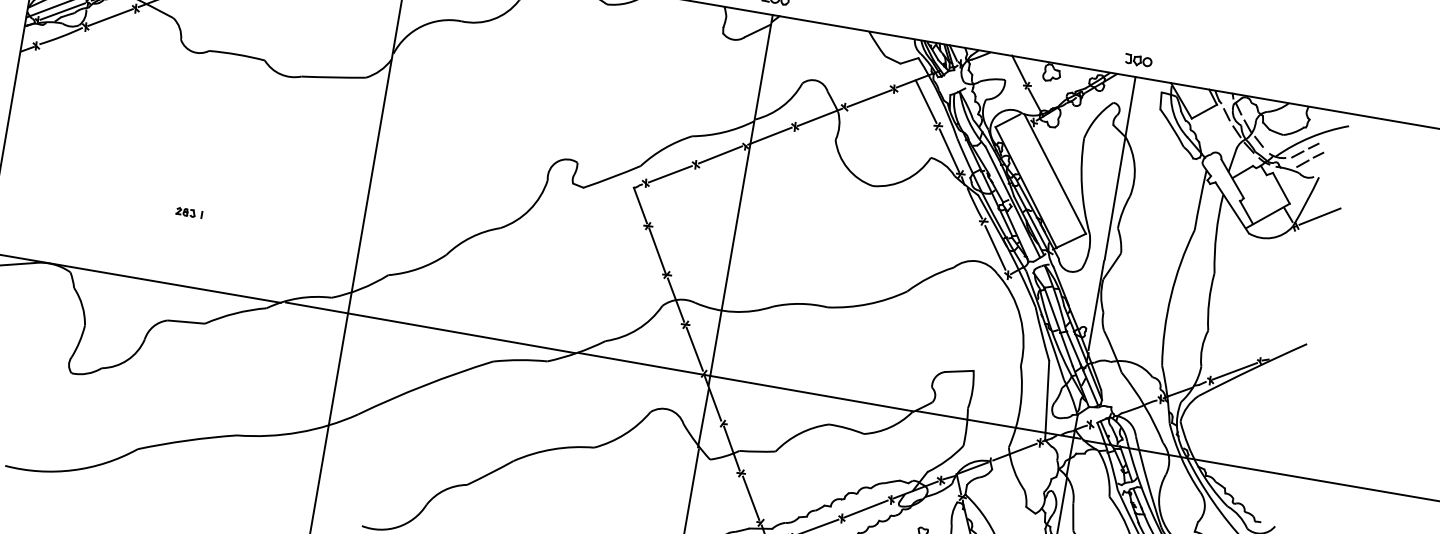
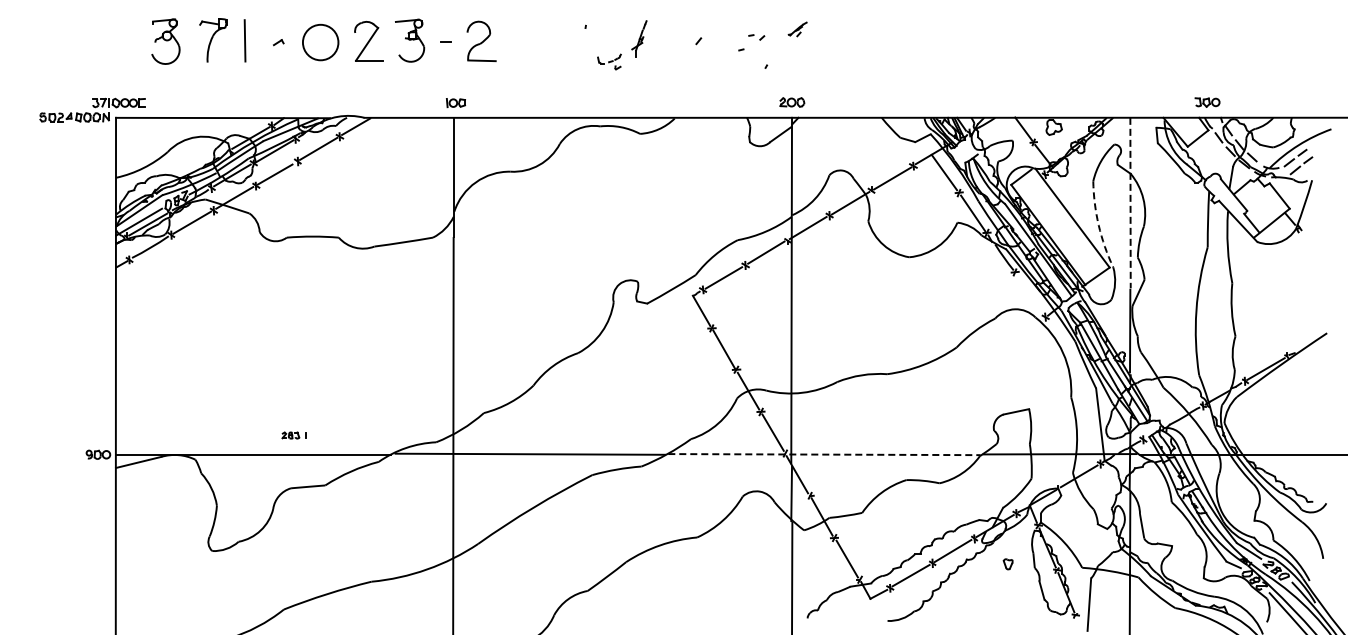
part: (1138, 60) -> (1207, 102), moved
line: (1119, 168) -> (1130, 203), solid -> dashed
arc: (1081, 186) -> (1098, 225), solid -> dashed
part: (188, 212) -> (293, 435), moved
line: (1319, 216) -> (1318, 215), removed
line: (995, 248) -> (1029, 294), removed
line: (745, 382) -> (824, 454), solid -> dashed

